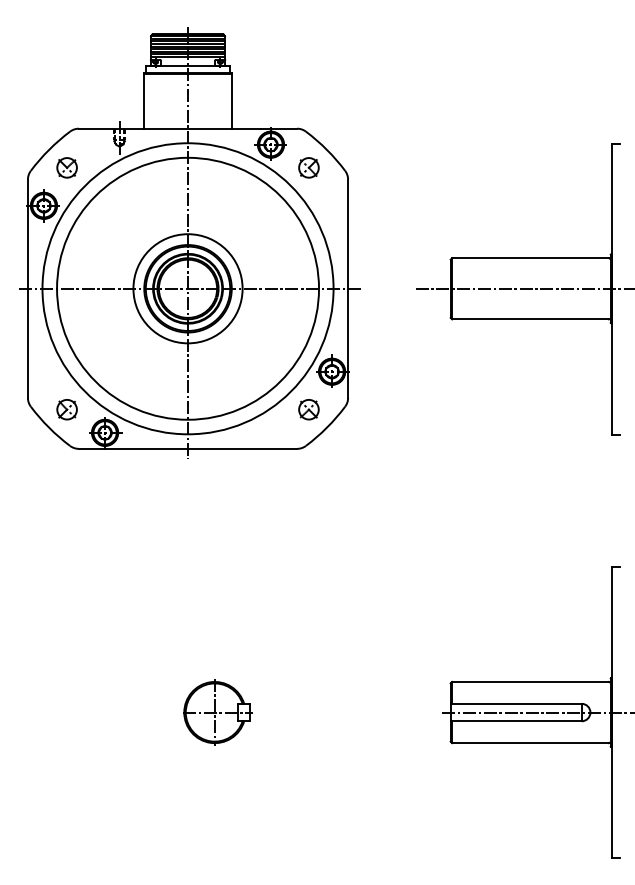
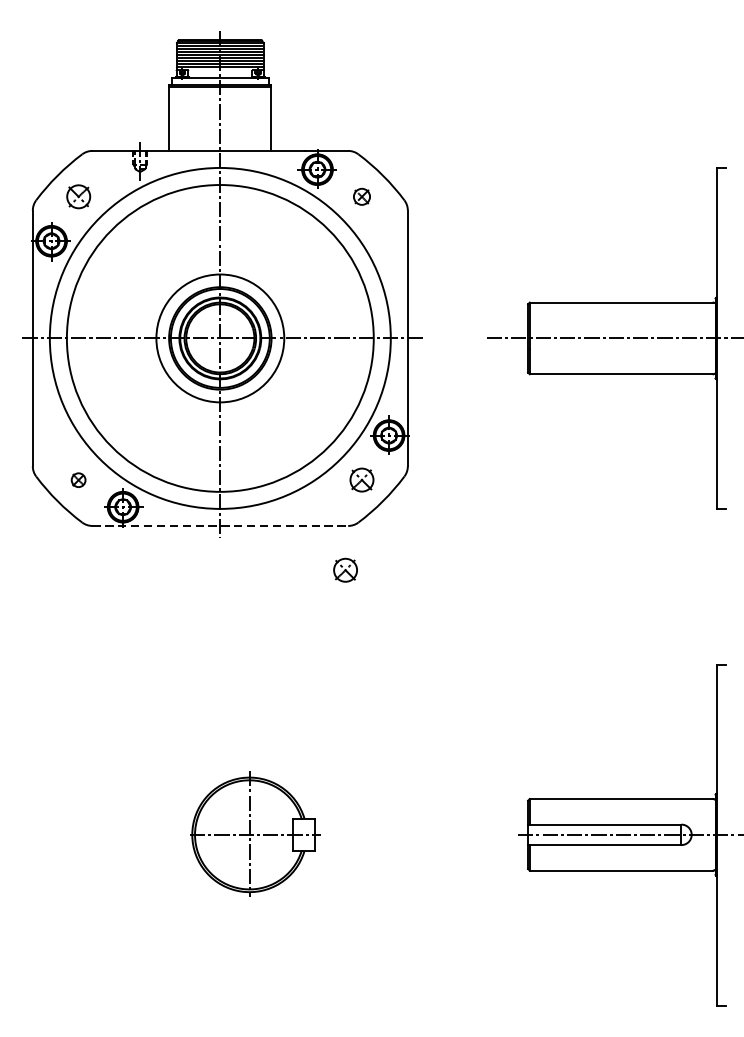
part: (308, 167) -> (361, 196), size x0.7
part: (66, 409) -> (77, 479), size x0.6
line: (188, 448) -> (220, 525), solid -> dashed
part: (294, 486) -> (345, 570), added
part: (217, 712) -> (254, 834), size x1.6

